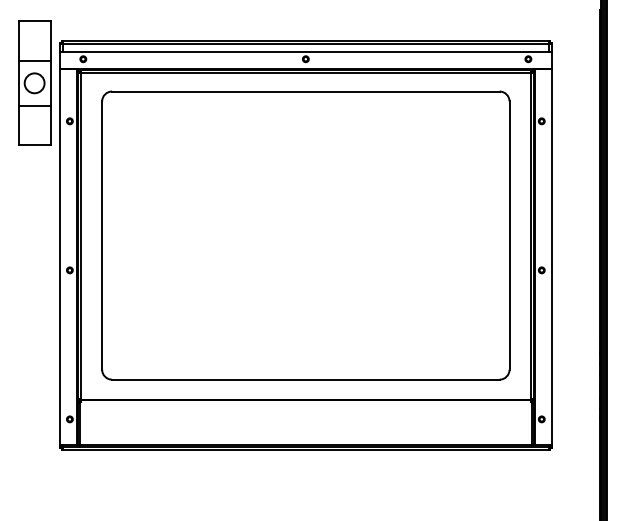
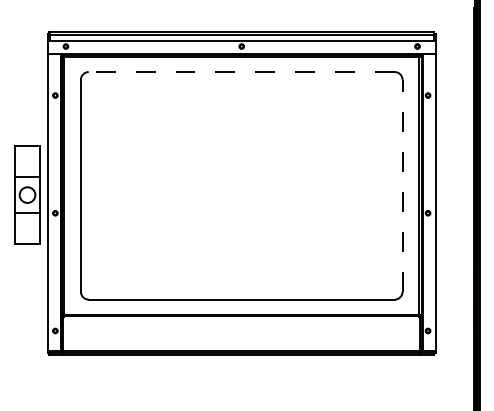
part: (34, 82) -> (27, 194), moved
line: (305, 91) -> (241, 72), solid -> dashed
line: (509, 235) -> (402, 185), solid -> dashed

